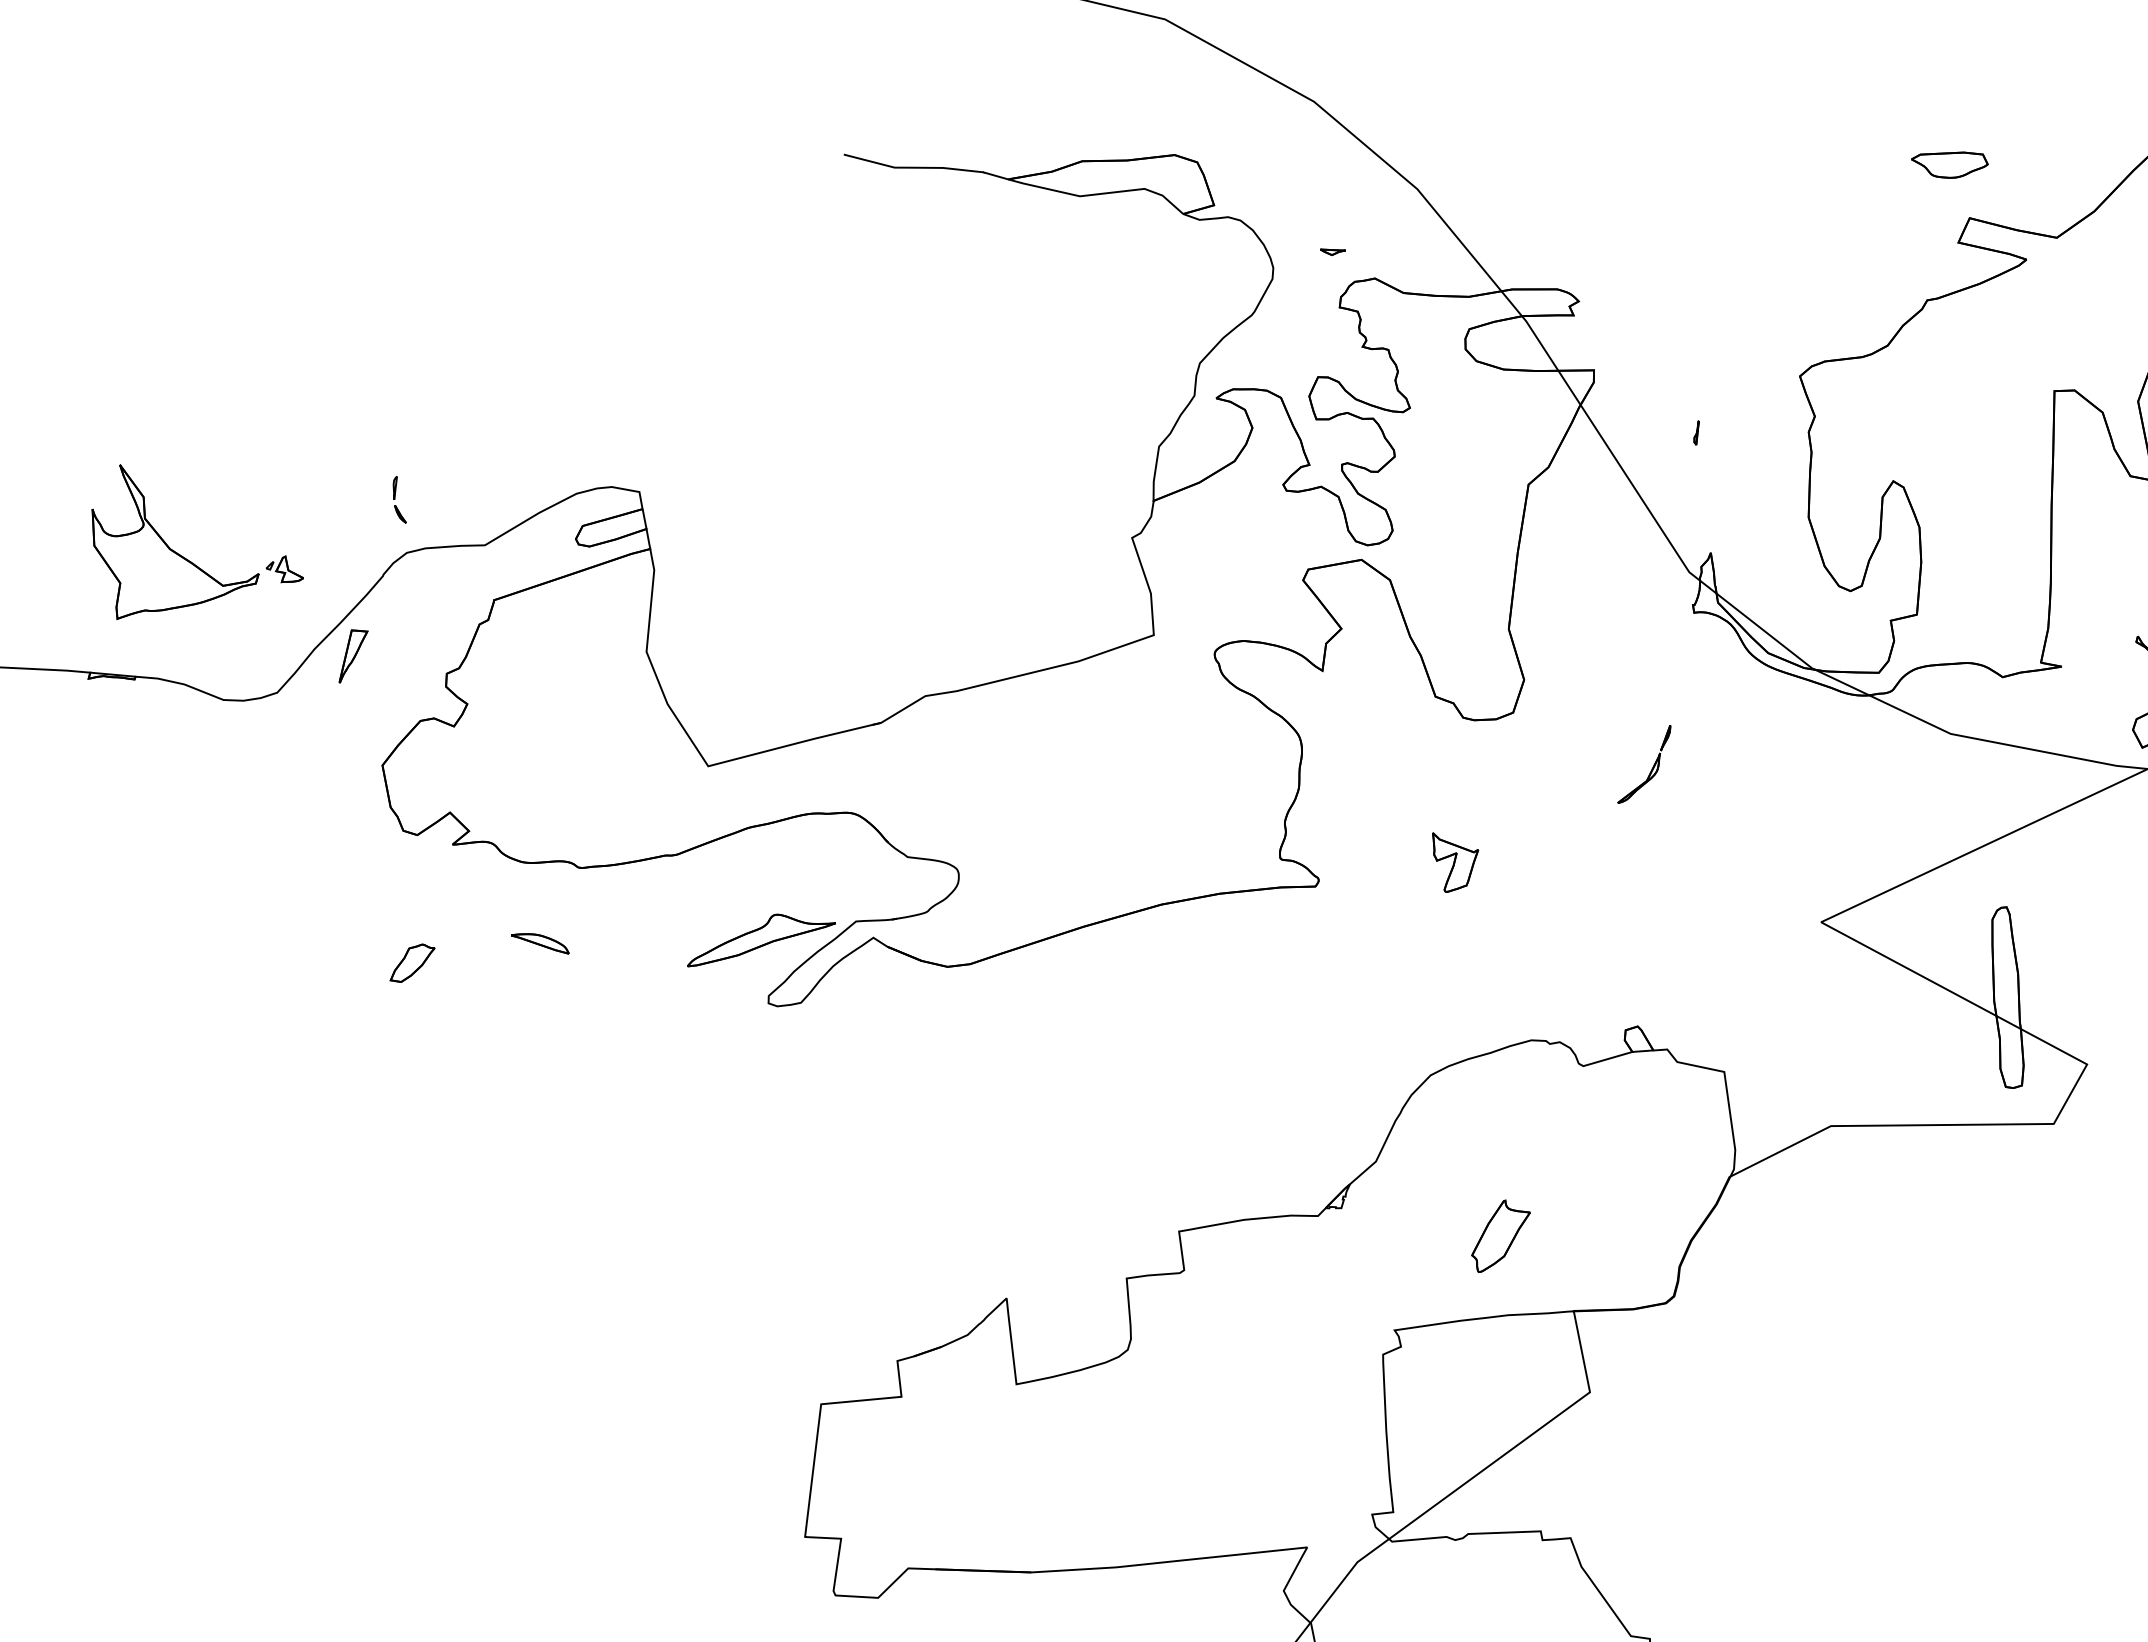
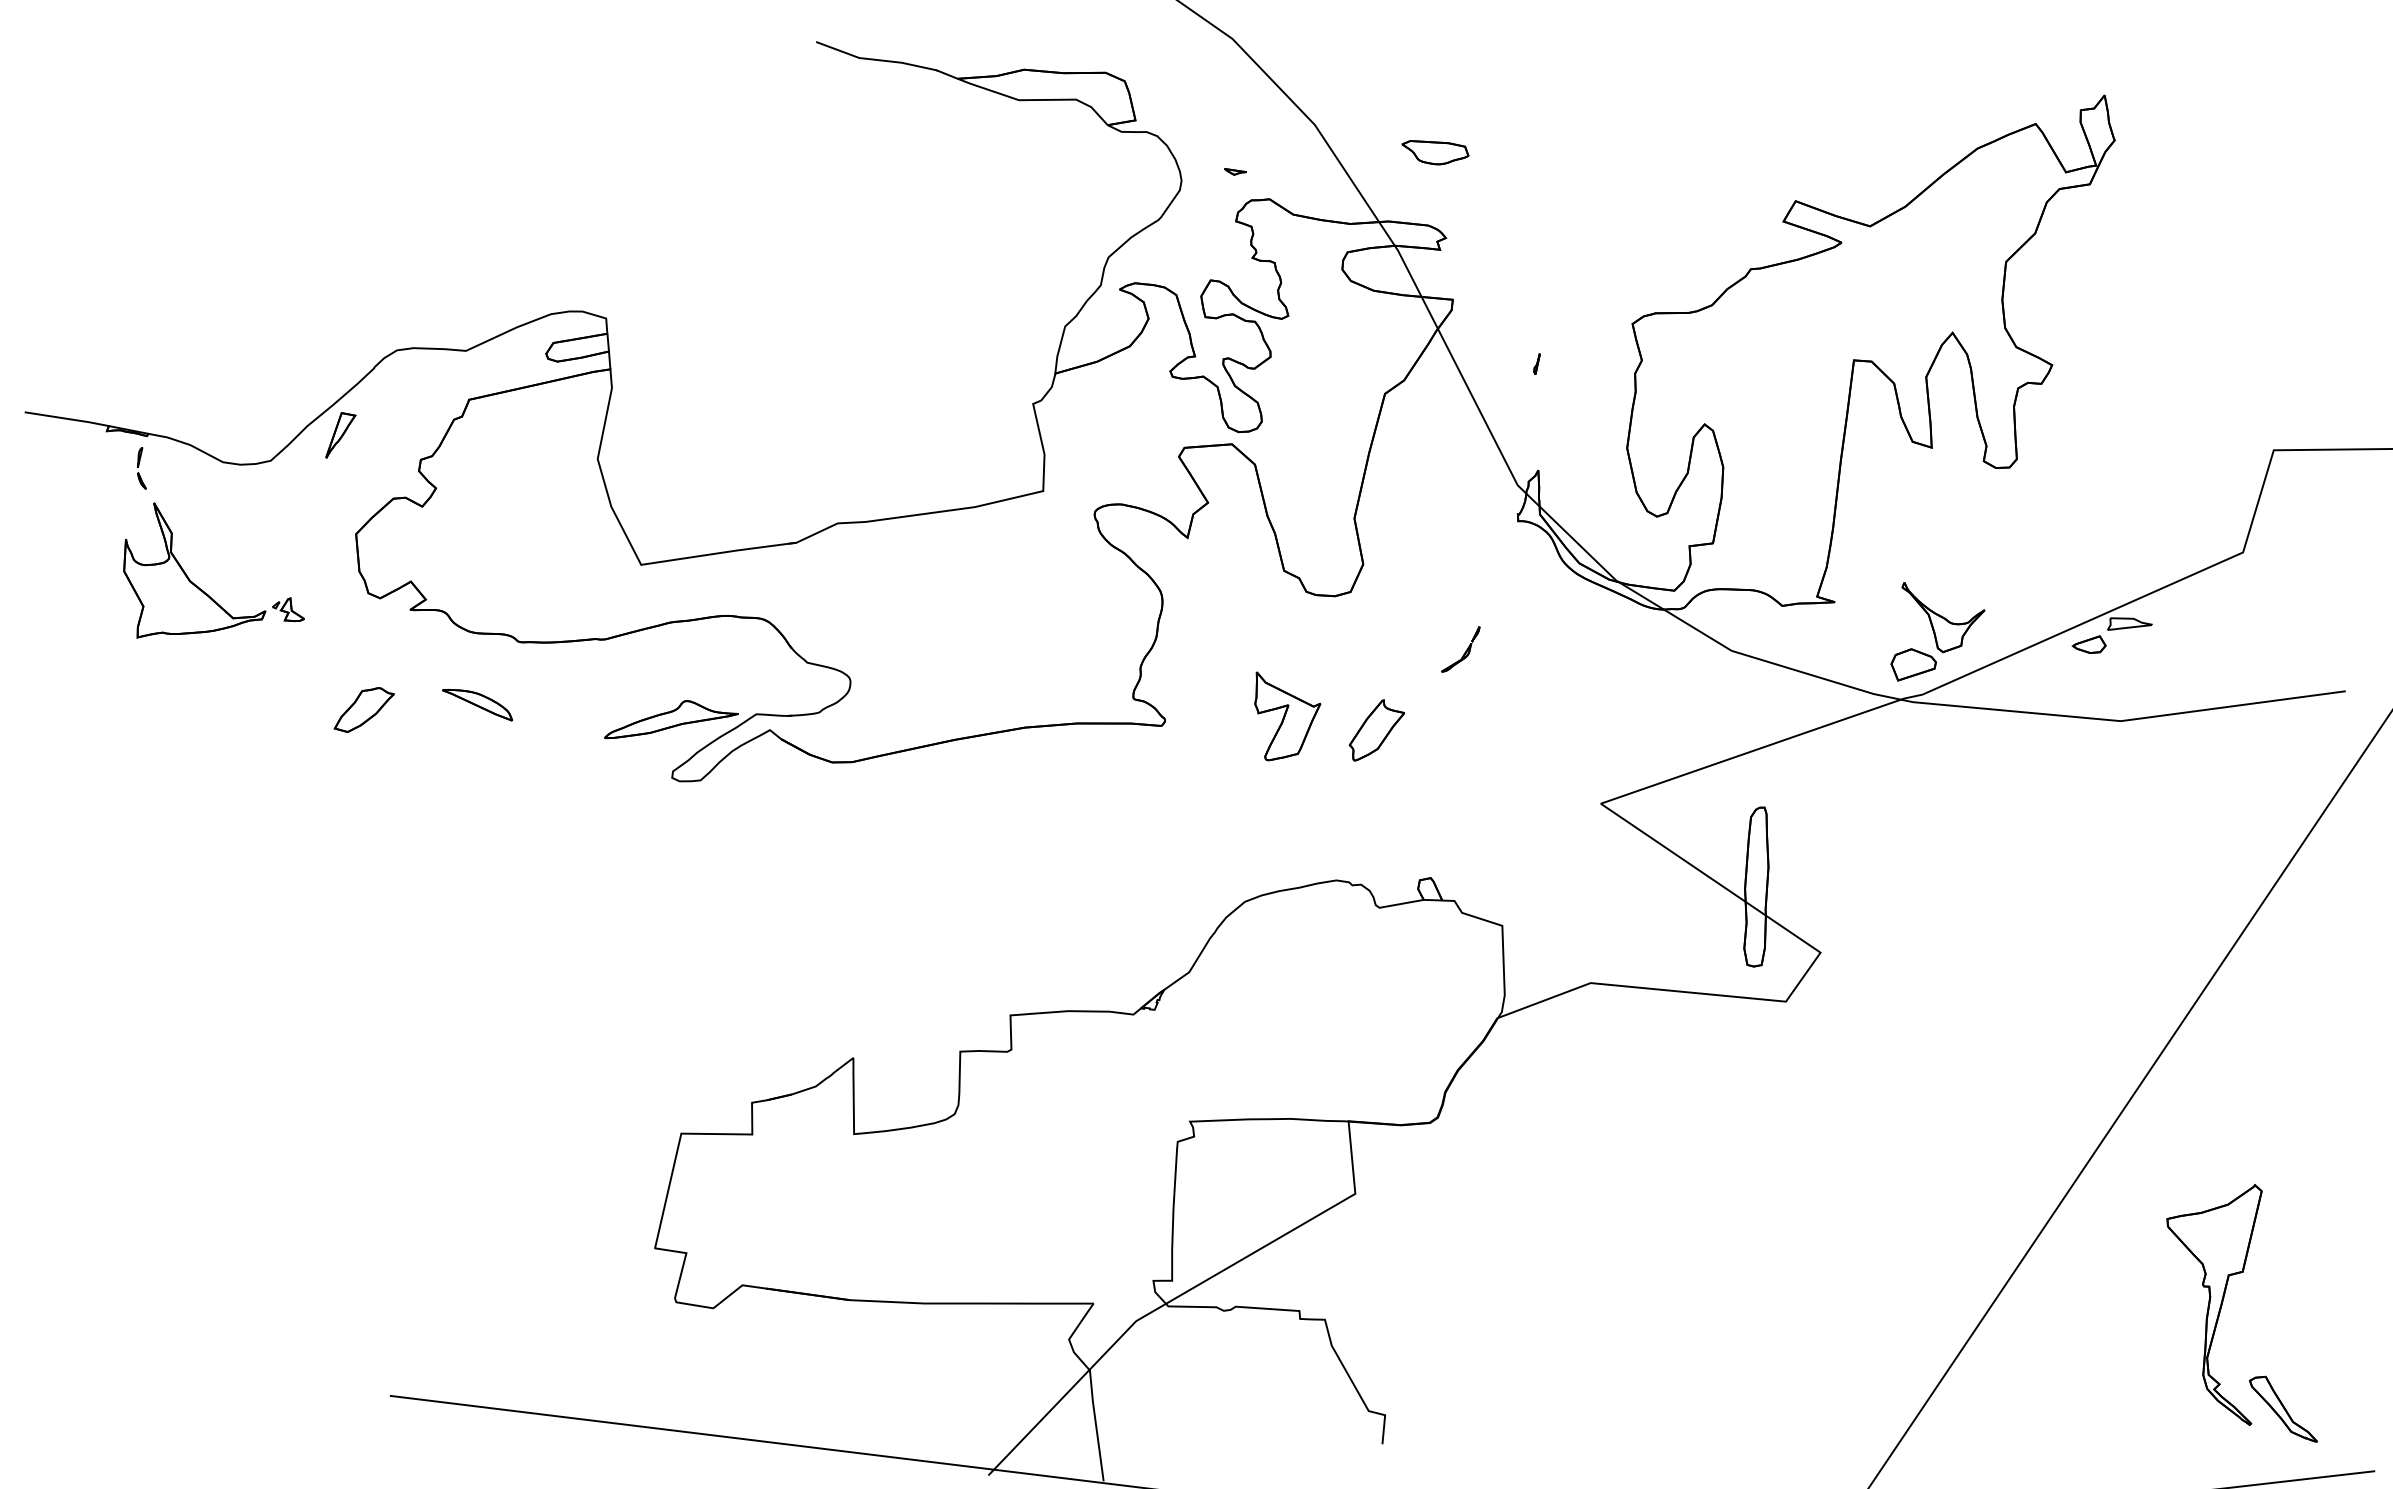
part: (1950, 164) -> (1435, 152), moved
part: (398, 500) -> (141, 468), moved
part: (178, 553) -> (197, 585), moved
part: (1644, 764) -> (1460, 649), size x0.71
part: (1456, 860) -> (1287, 716), size x1.67
part: (539, 944) -> (477, 705), size x1.43
part: (411, 962) -> (363, 709), size x1.43
part: (1500, 1235) -> (1376, 730), moved

